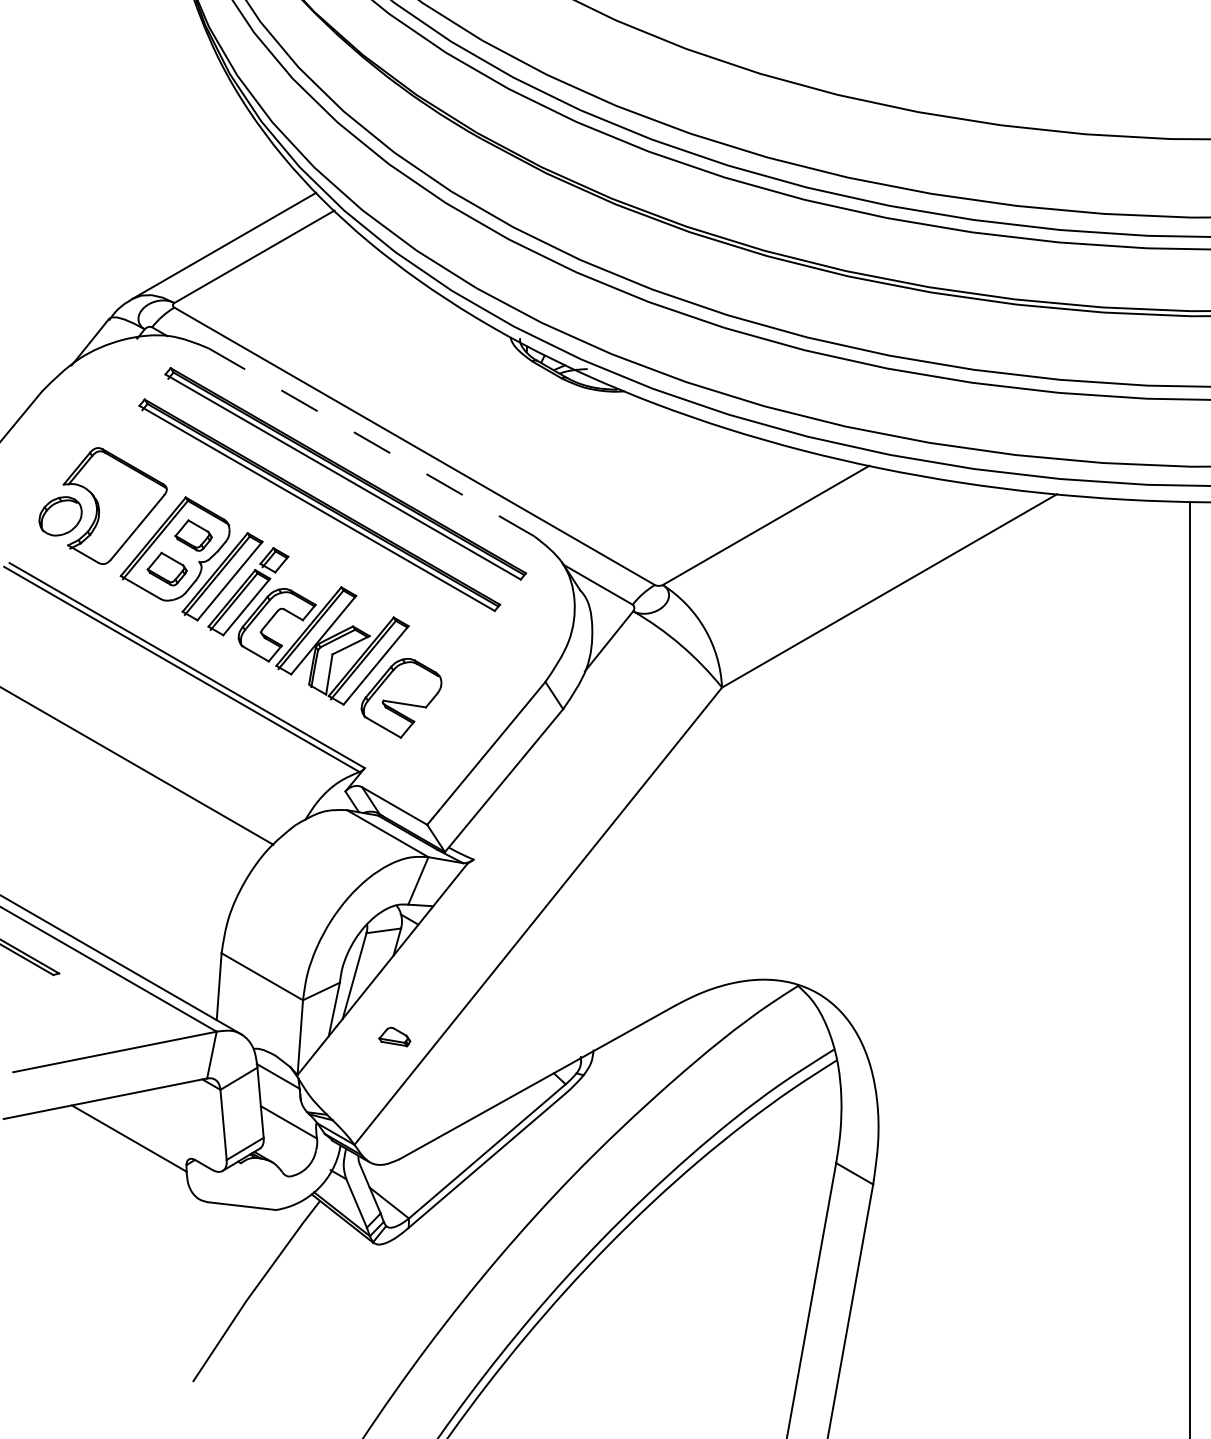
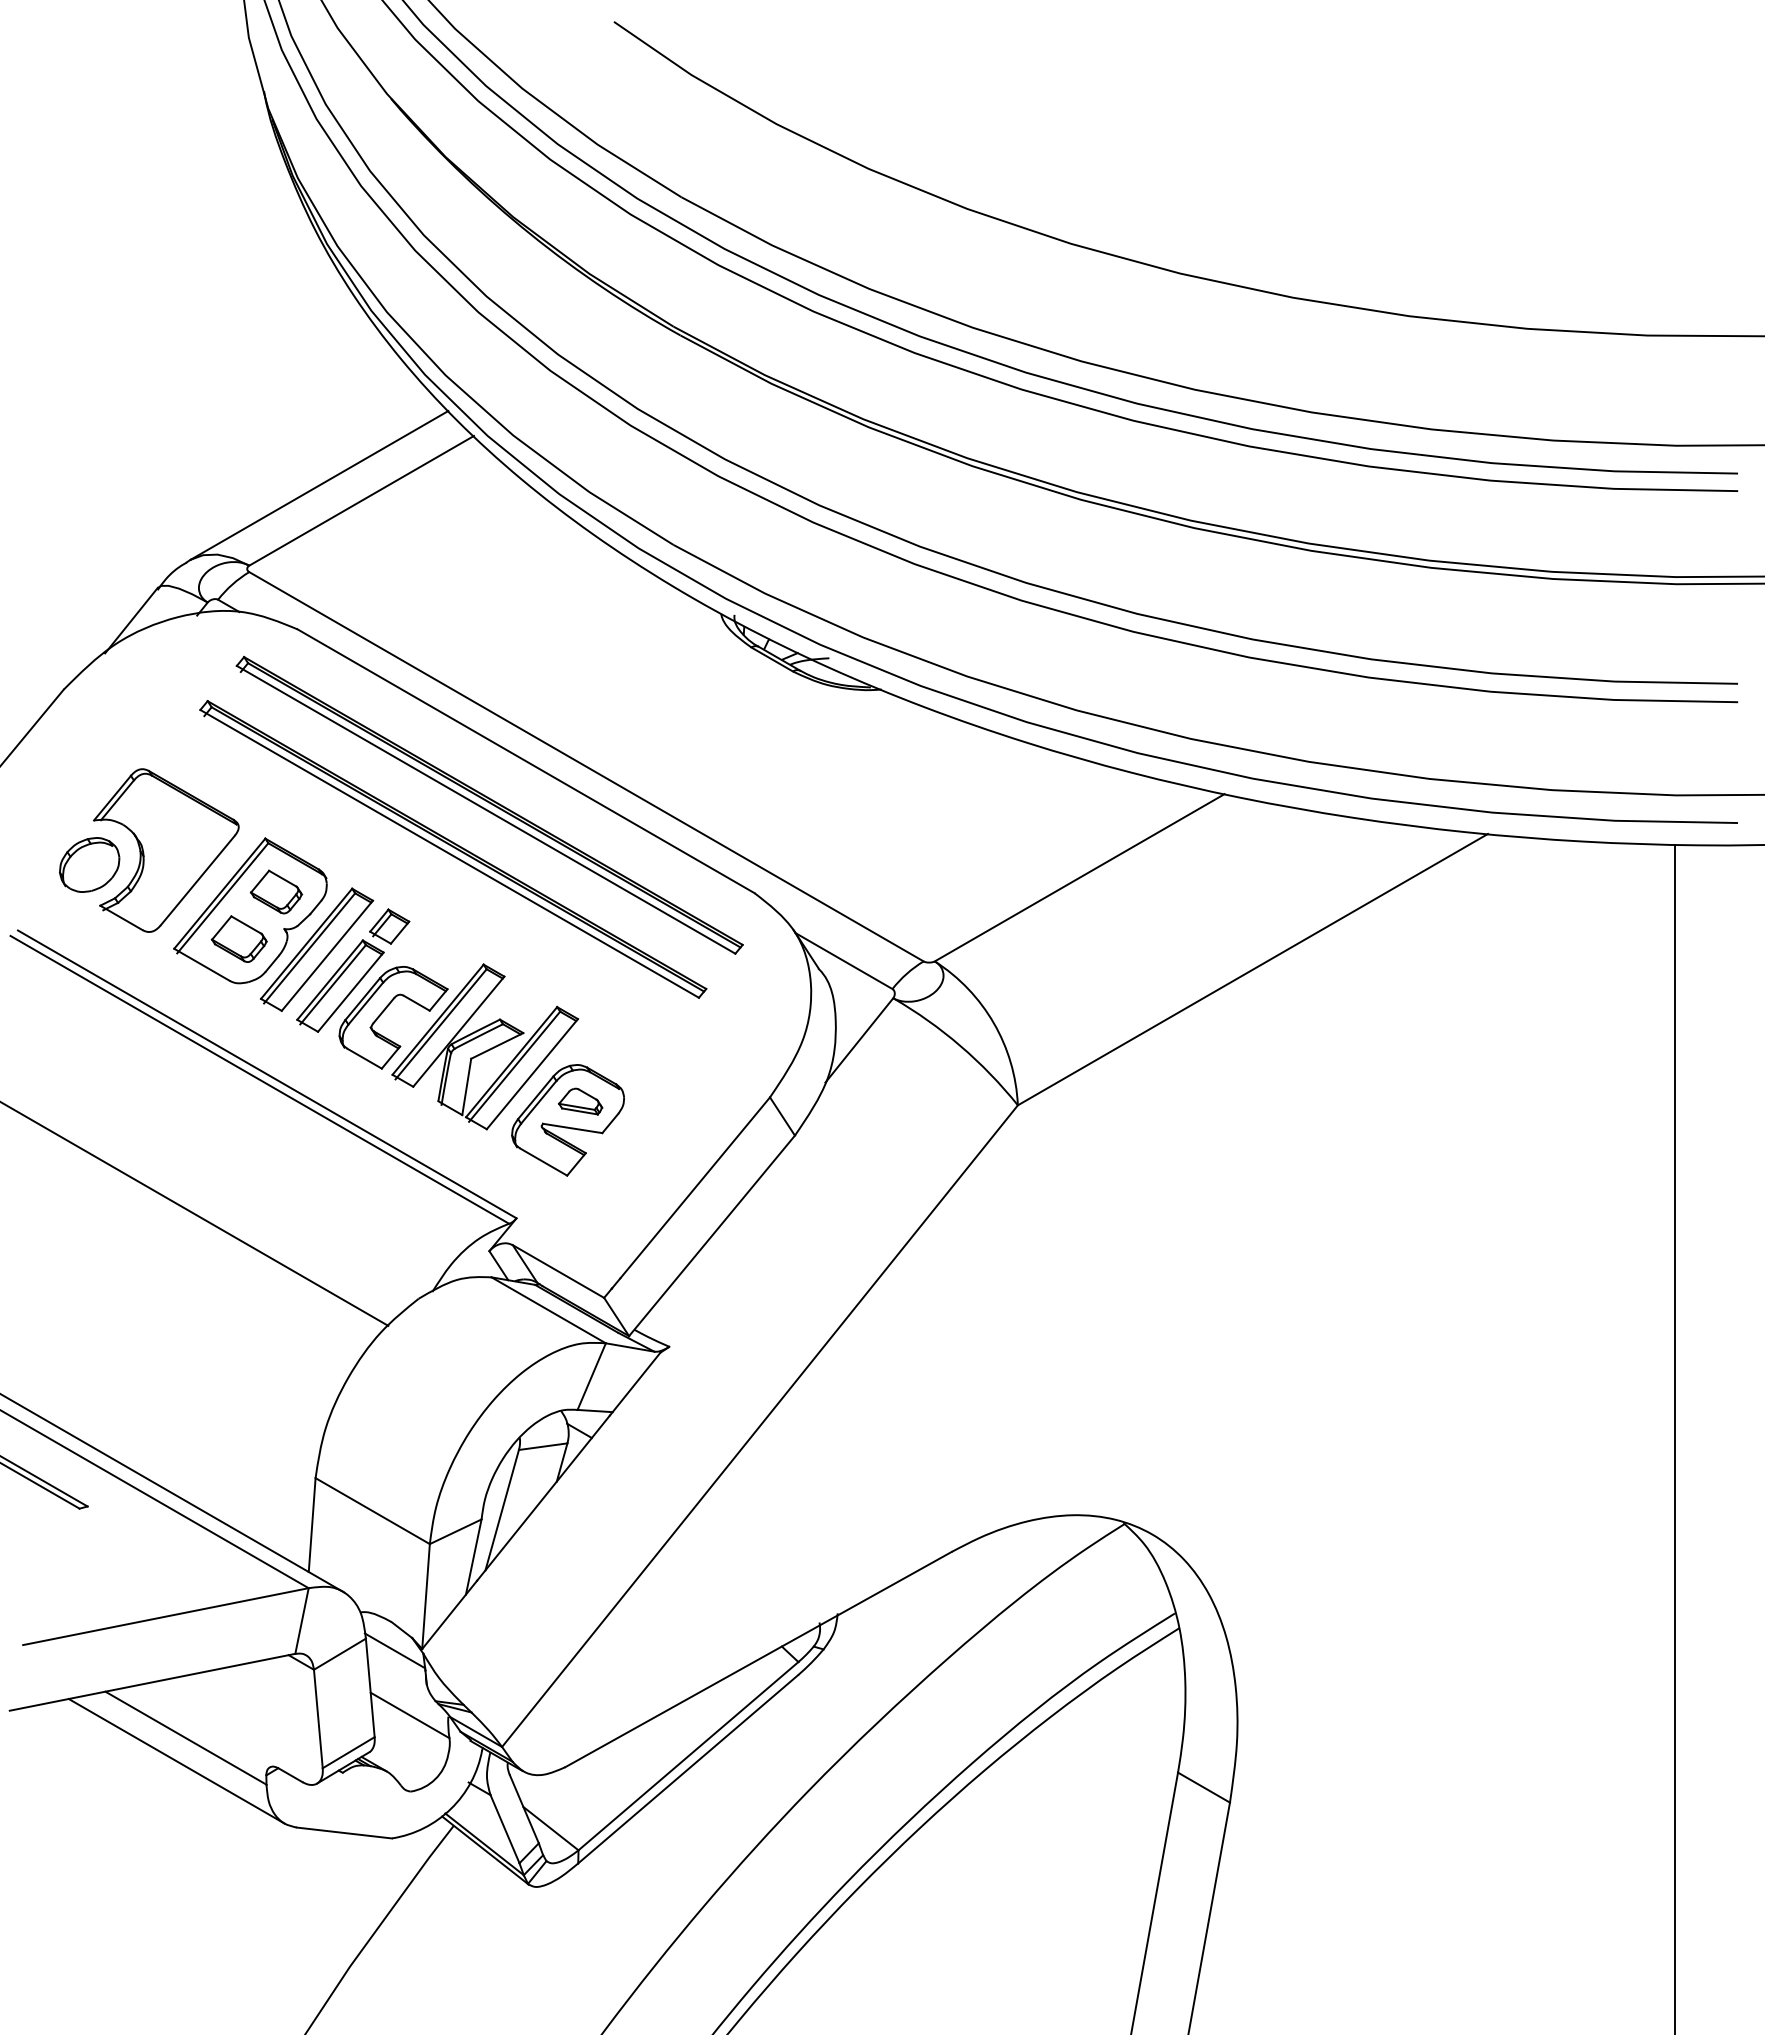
line: (371, 442) -> (526, 761), dashed -> solid
part: (394, 1036) -> (580, 1101), moved
line: (122, 1154) -> (176, 1760), added

